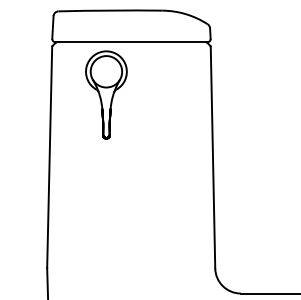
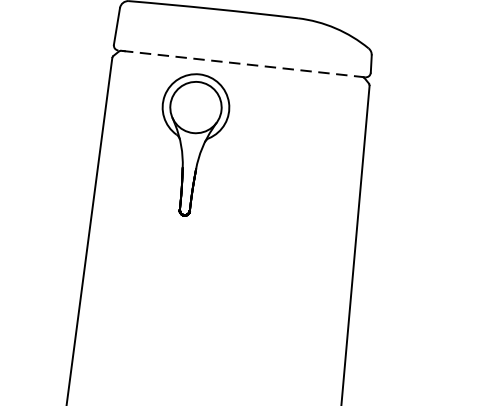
line: (130, 42) -> (240, 64), solid -> dashed

